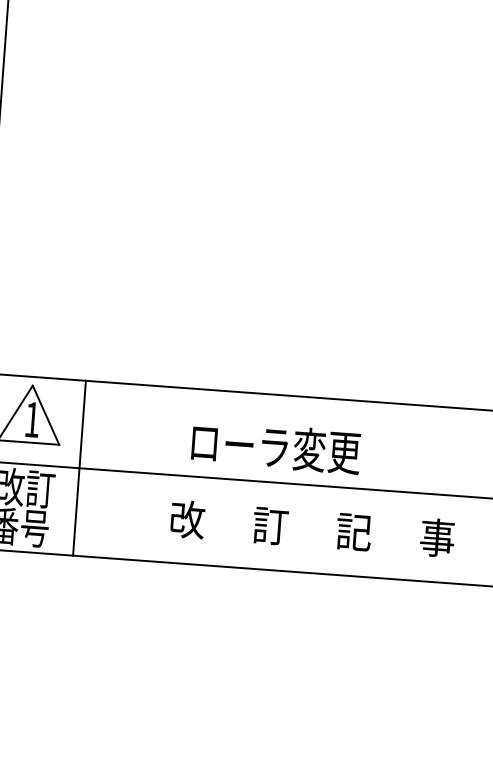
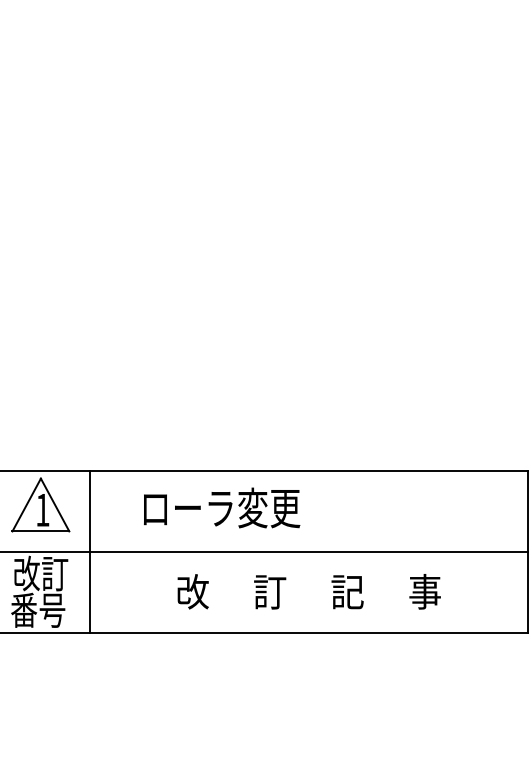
text: (276, 446) -> (222, 507), moved

